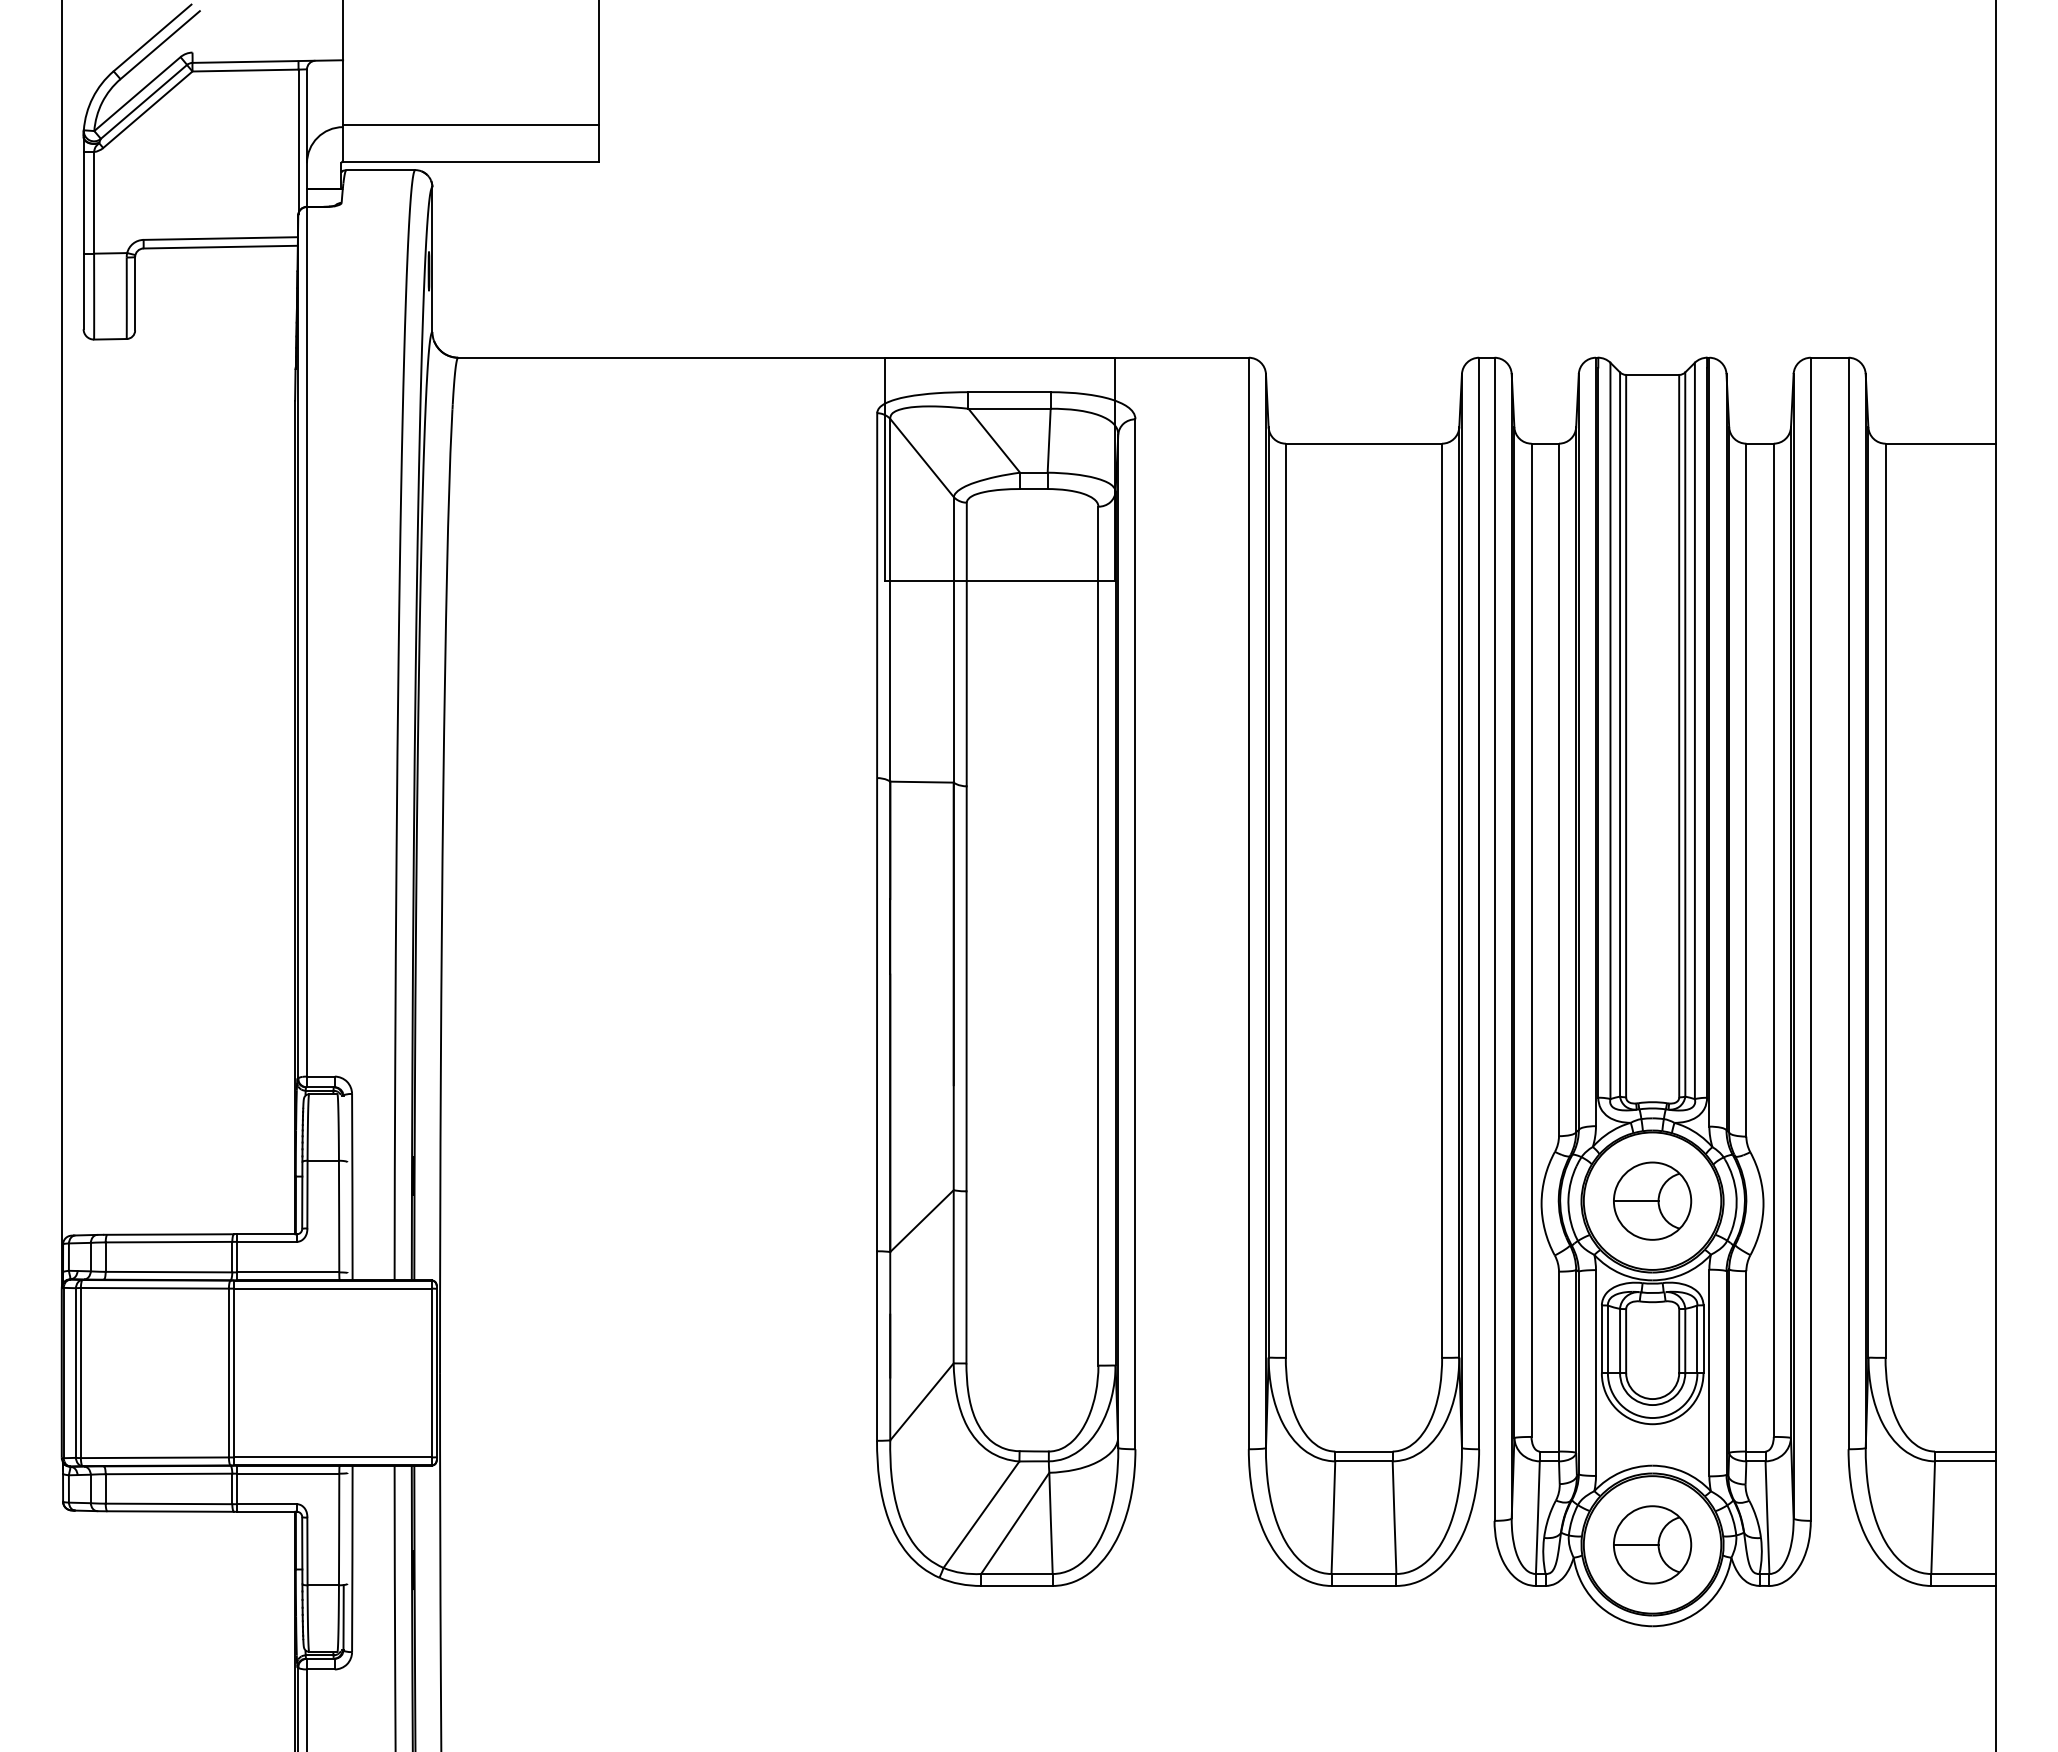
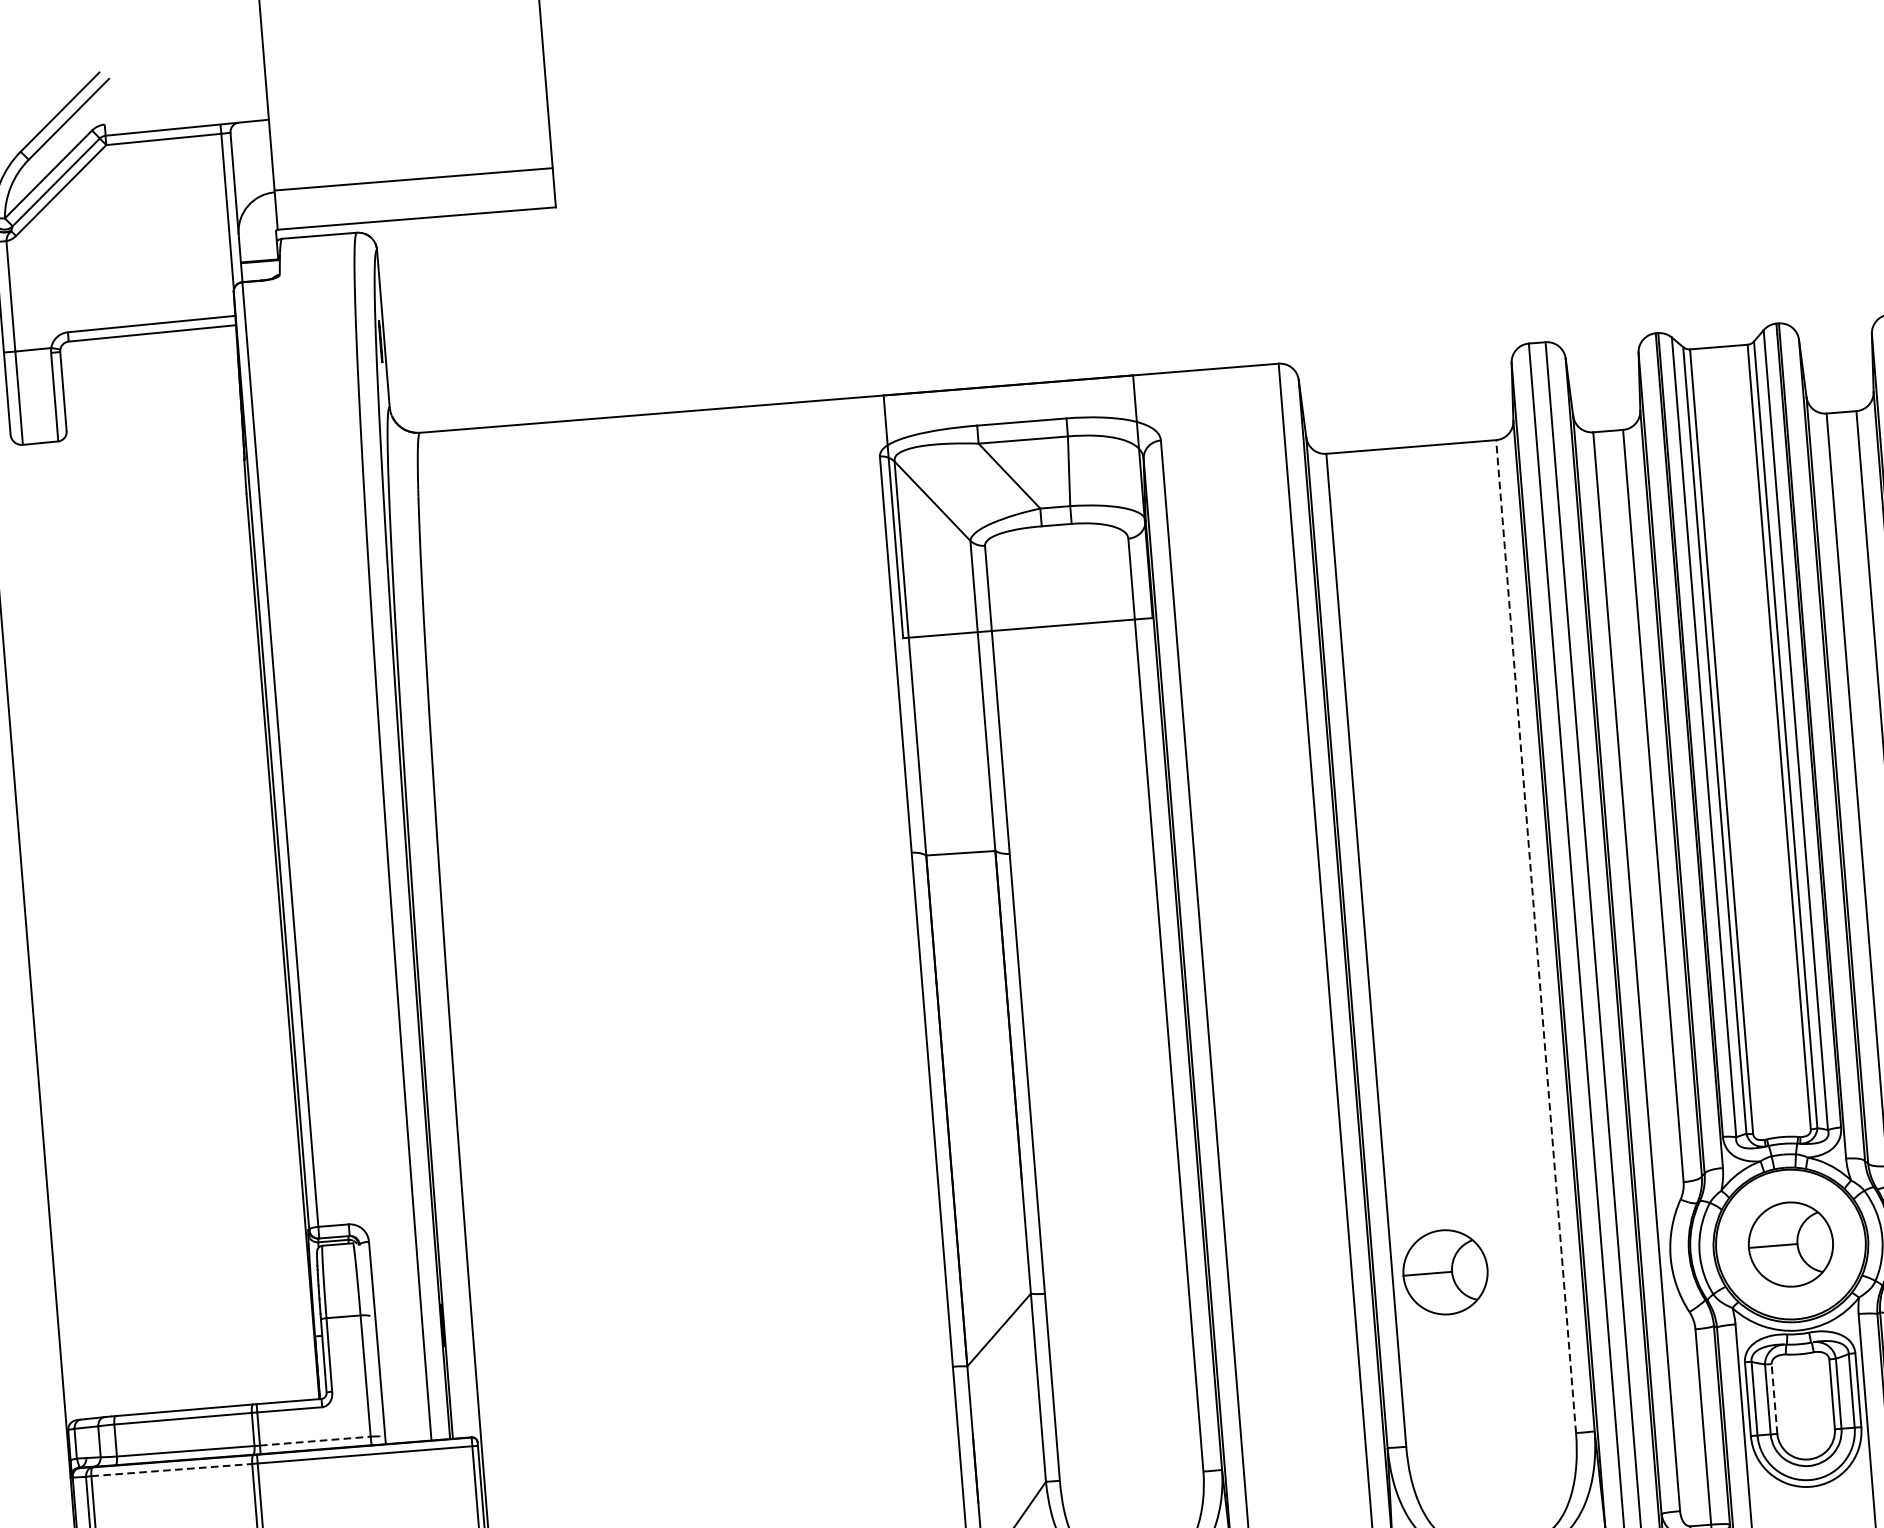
line: (1442, 900) -> (1536, 936), solid -> dashed
part: (1334, 1200) -> (1445, 1271), added
line: (288, 1272) -> (315, 1441), solid -> dashed
line: (155, 1288) -> (172, 1470), solid -> dashed
line: (1626, 1340) -> (1774, 1398), solid -> dashed

